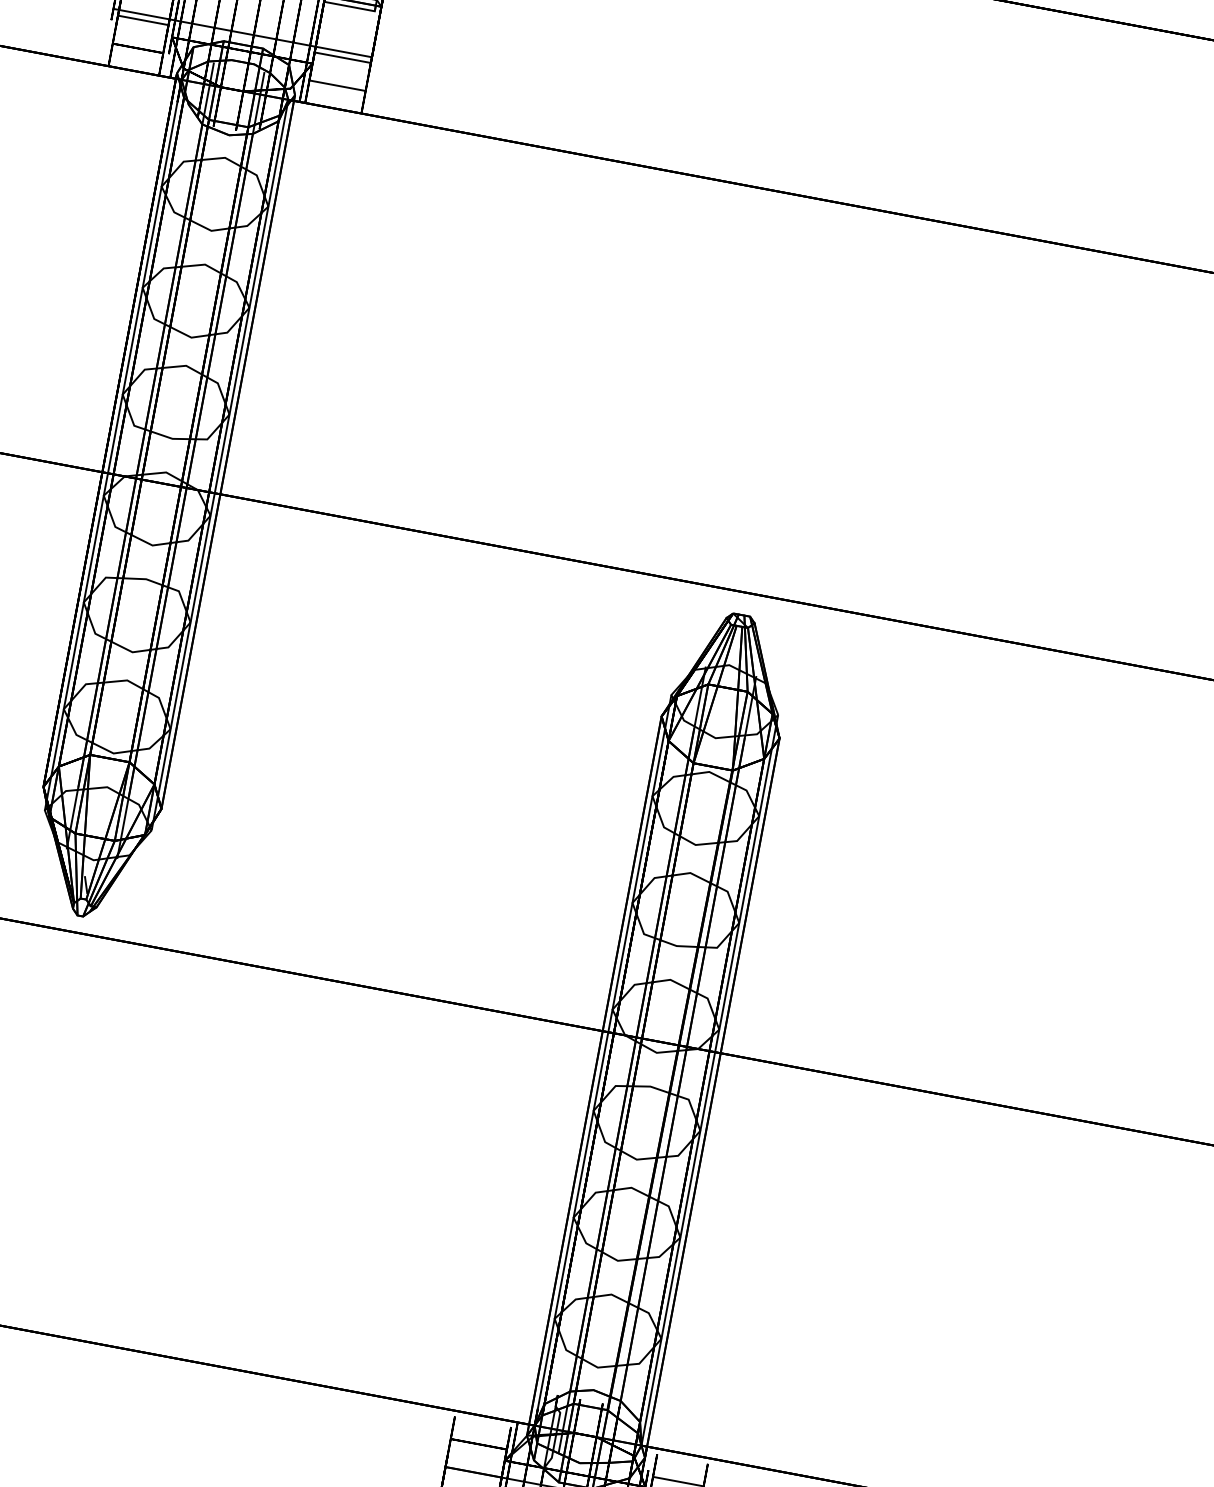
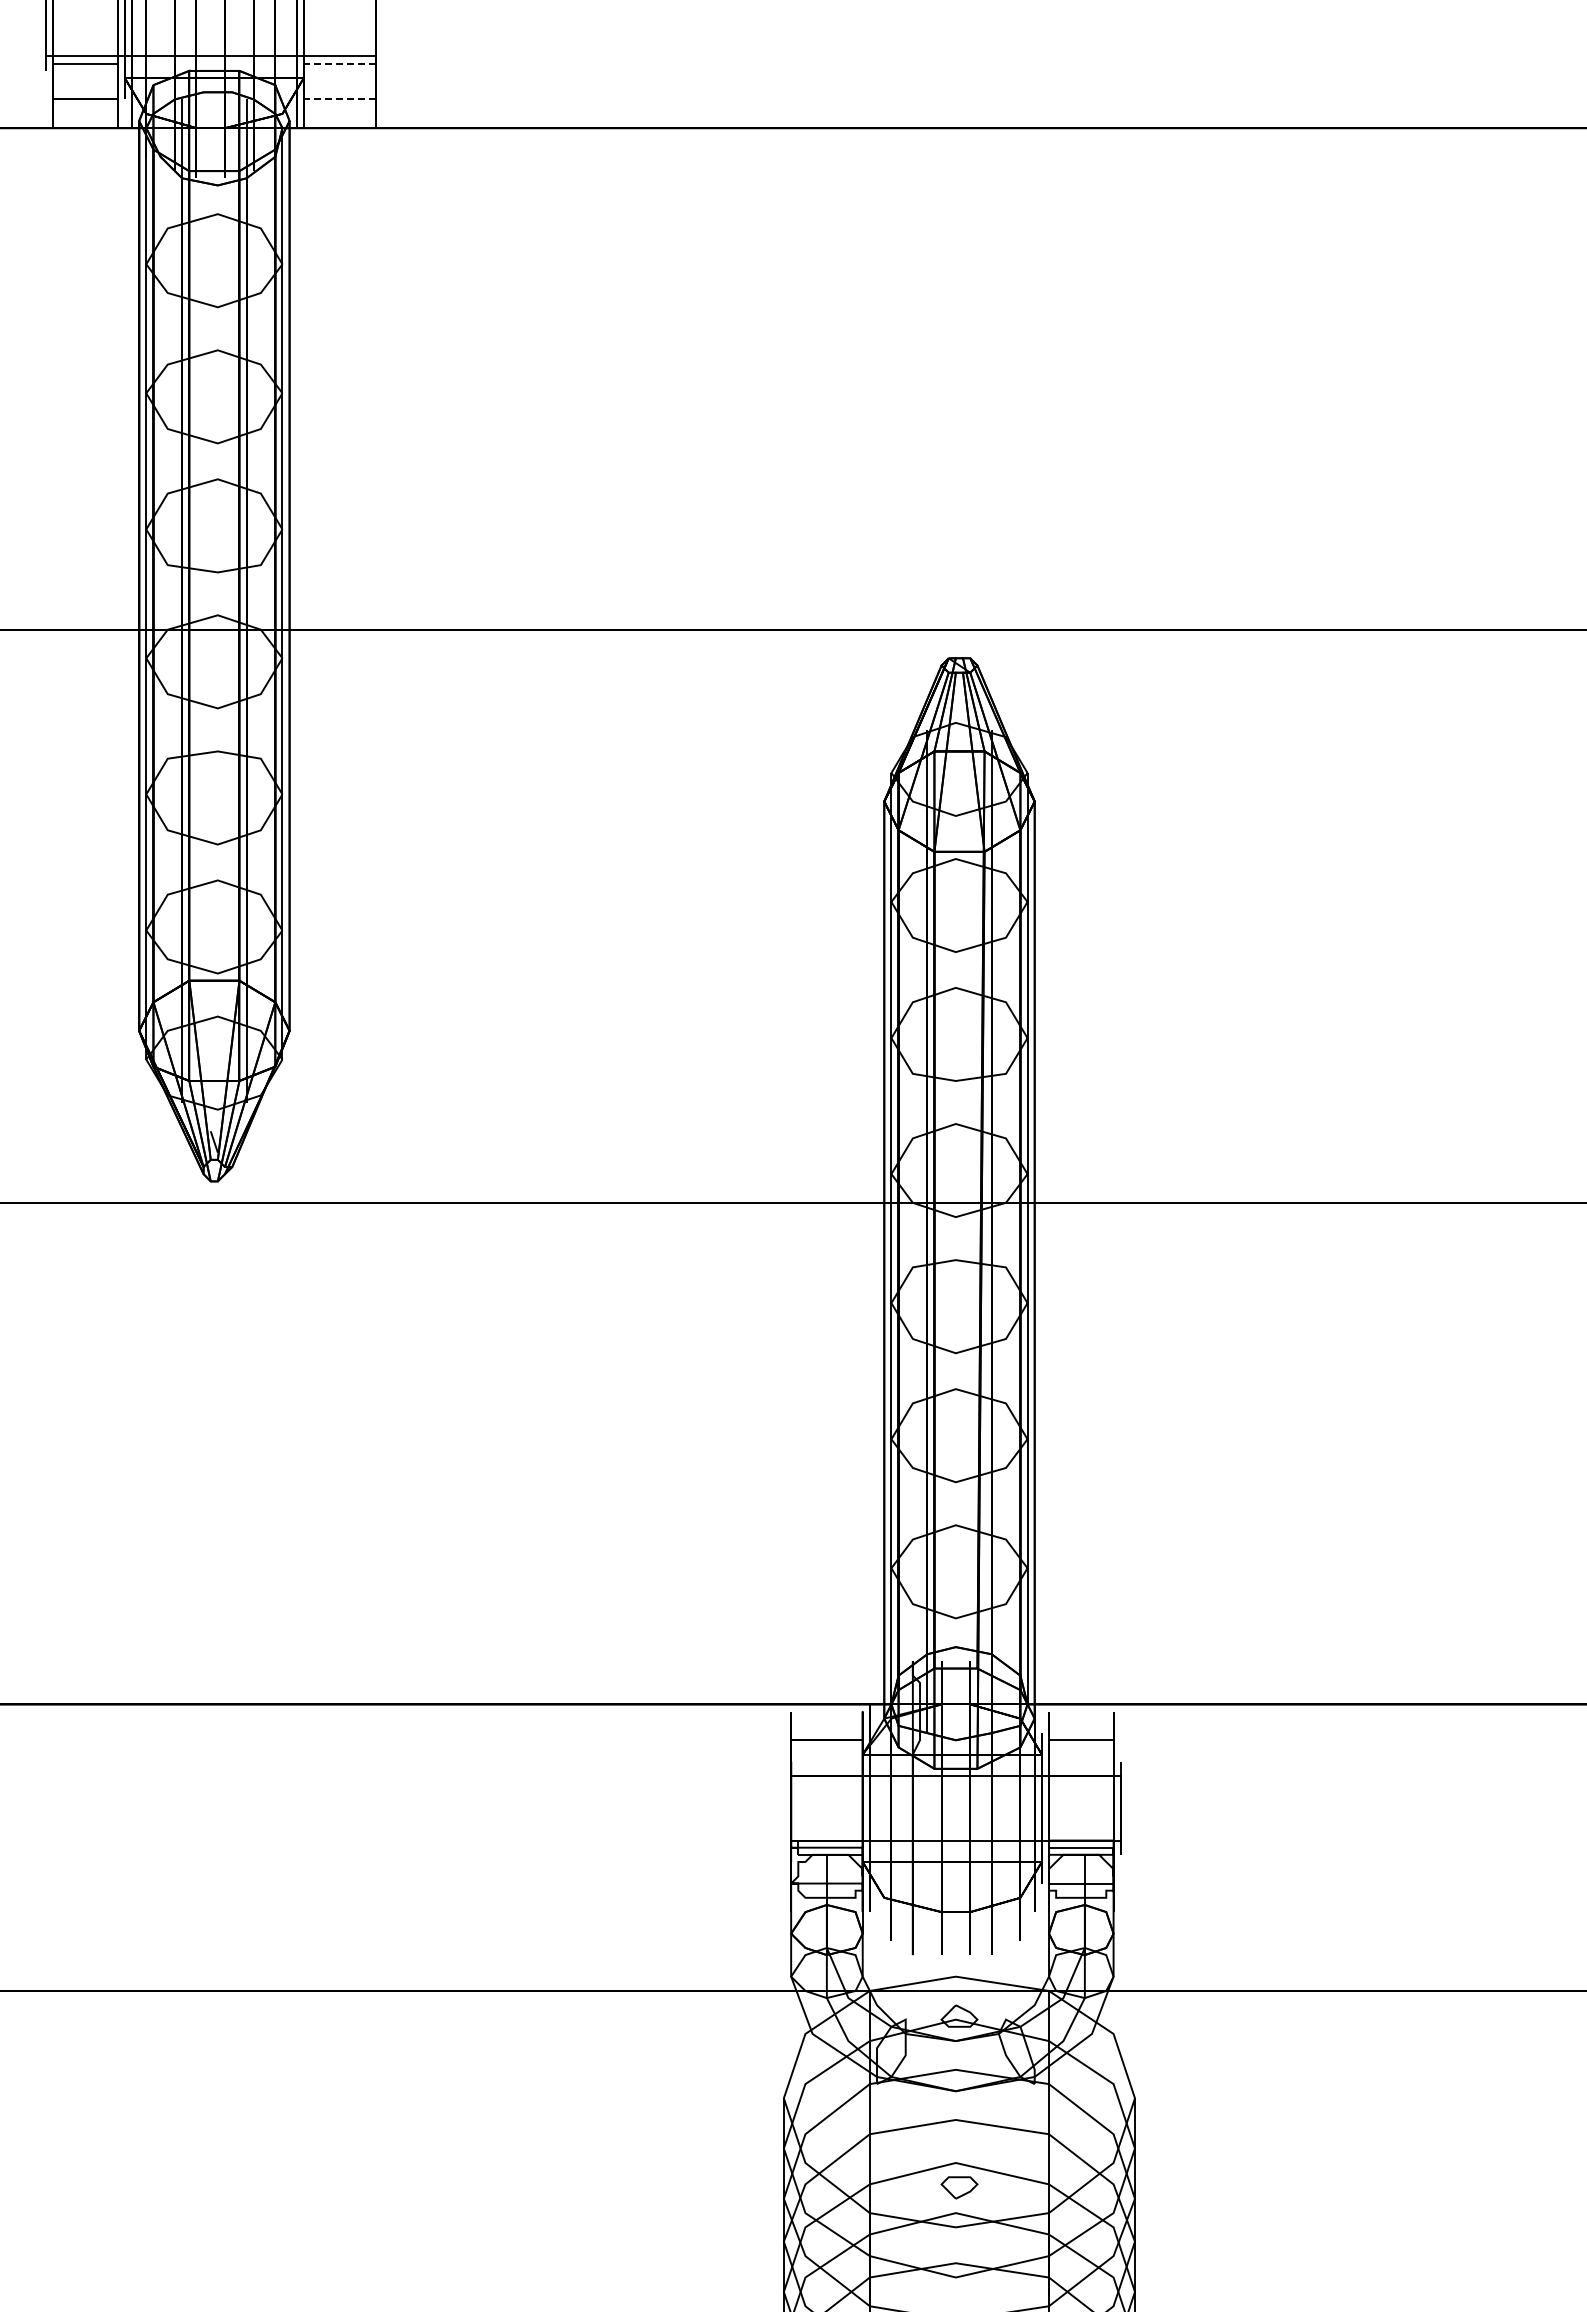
line: (342, 57) -> (339, 63), solid -> dashed
line: (337, 85) -> (339, 99), solid -> dashed

